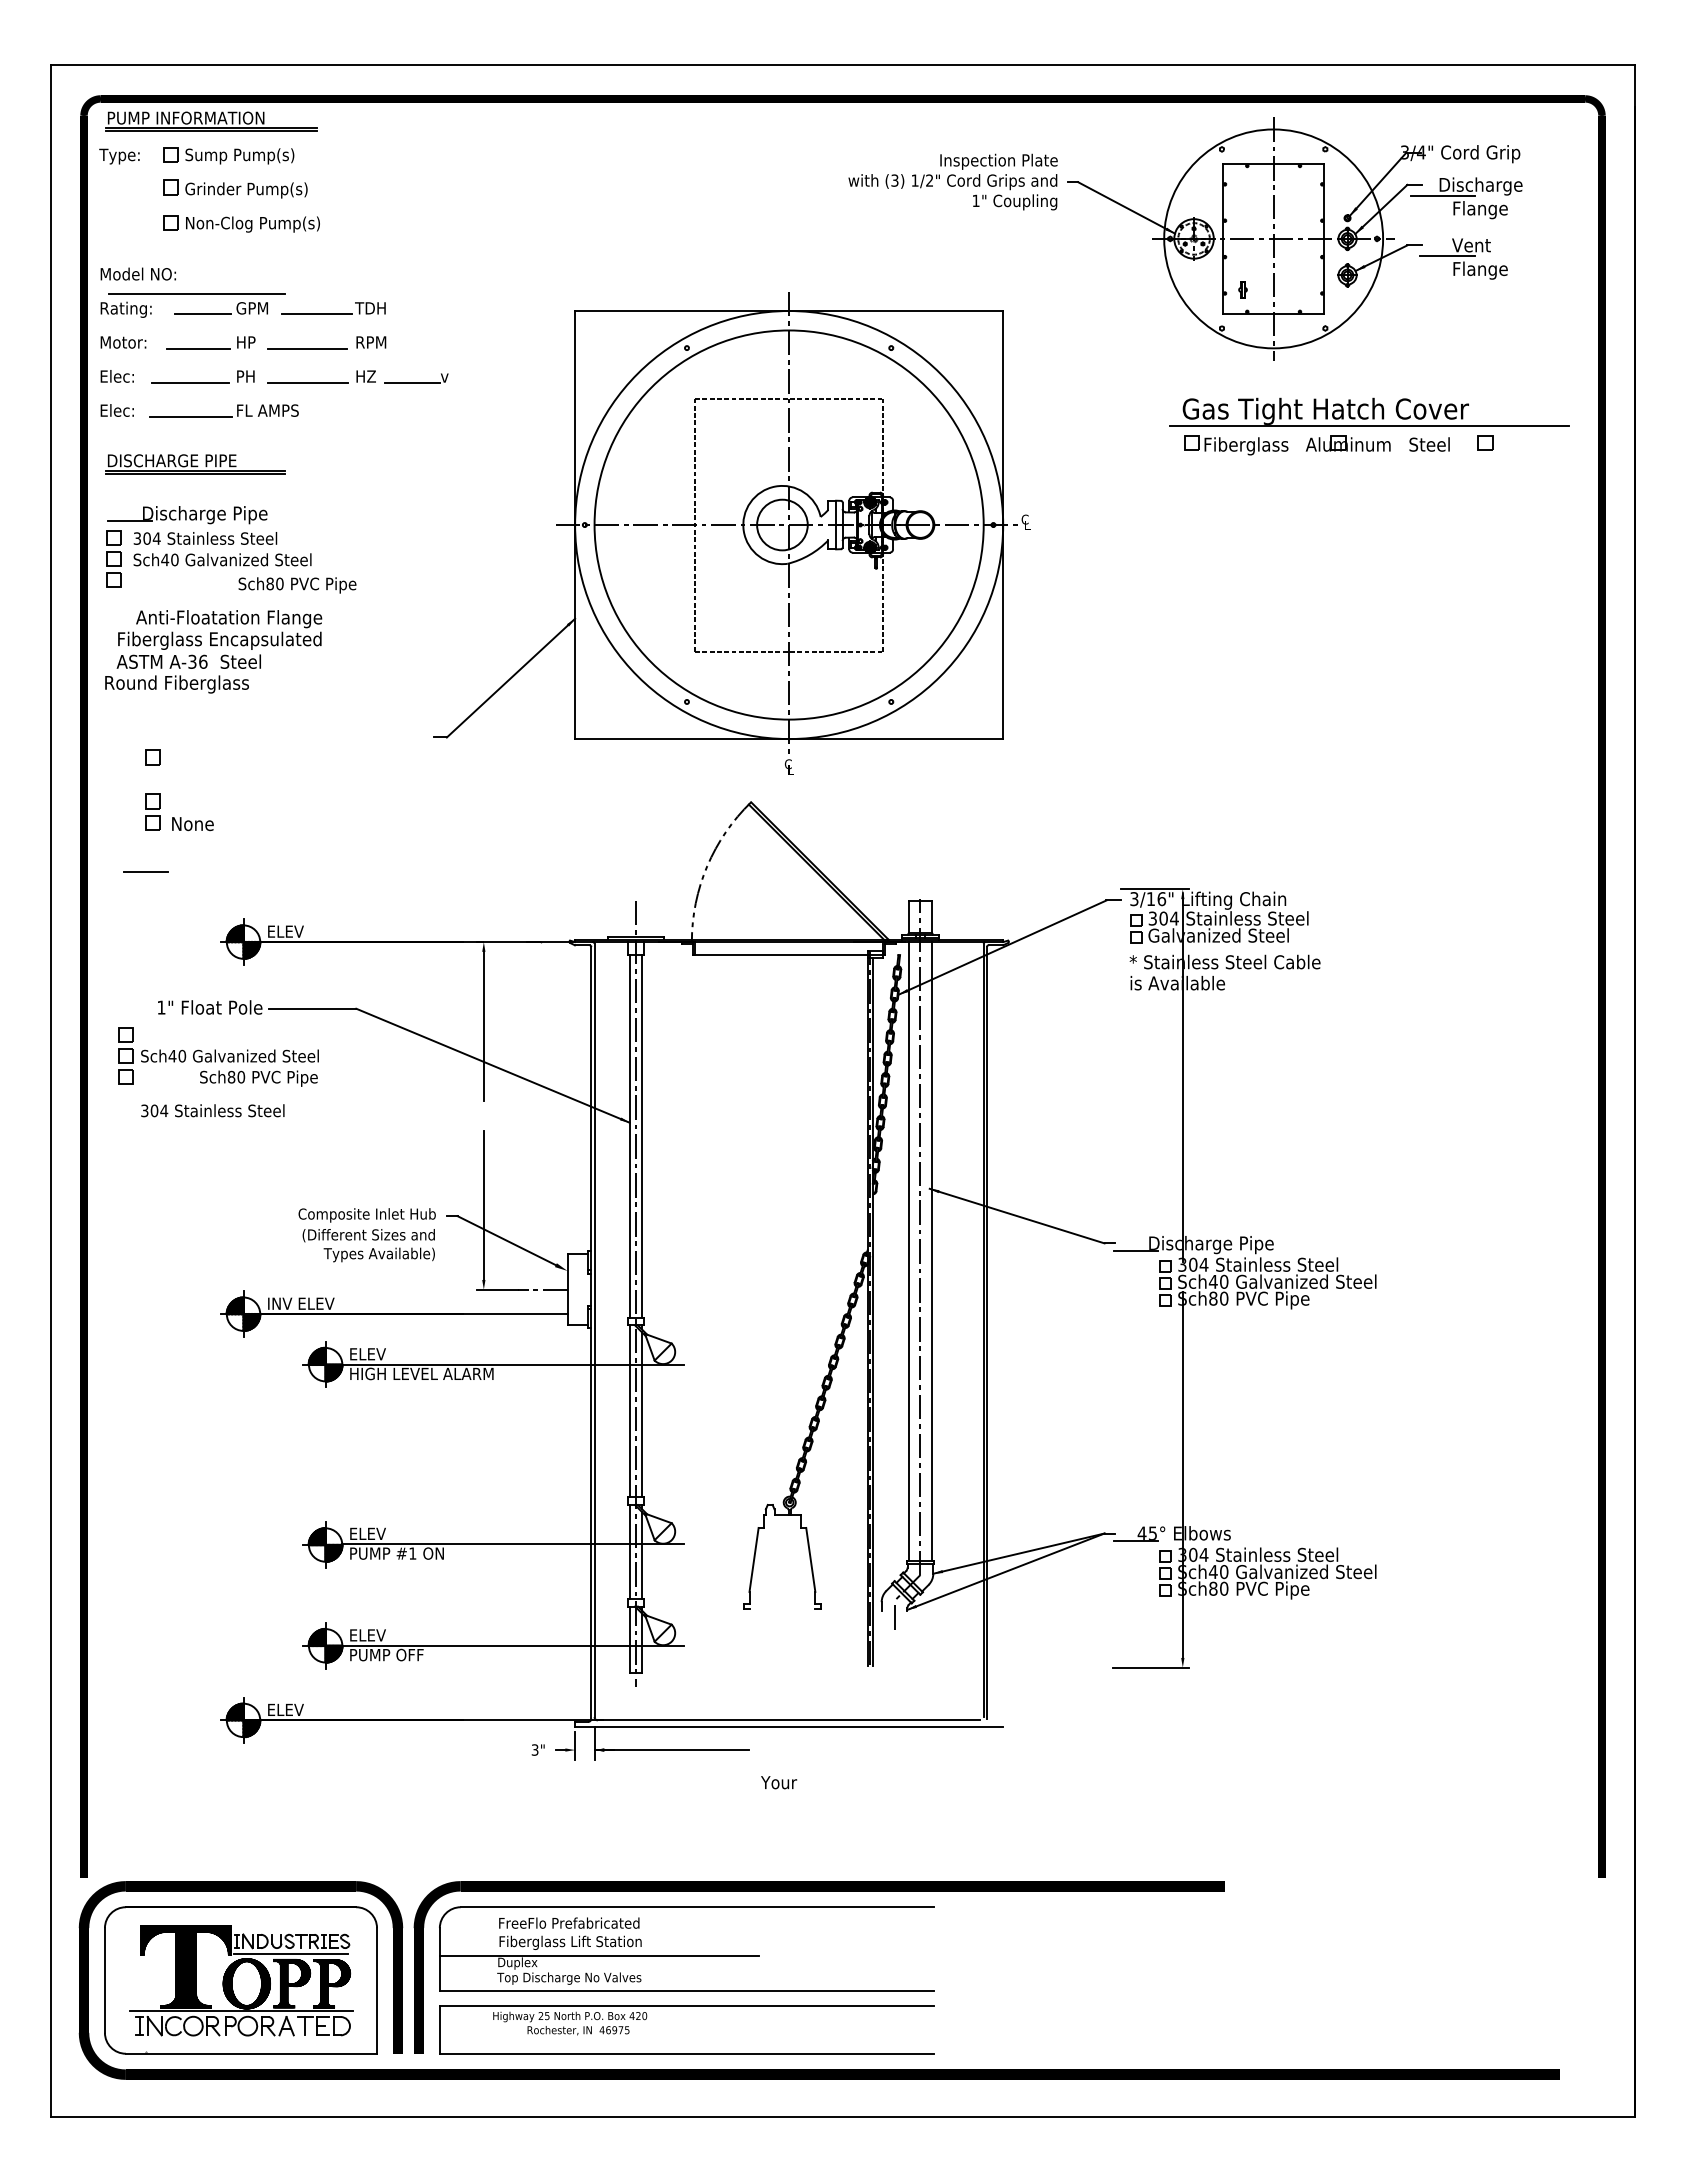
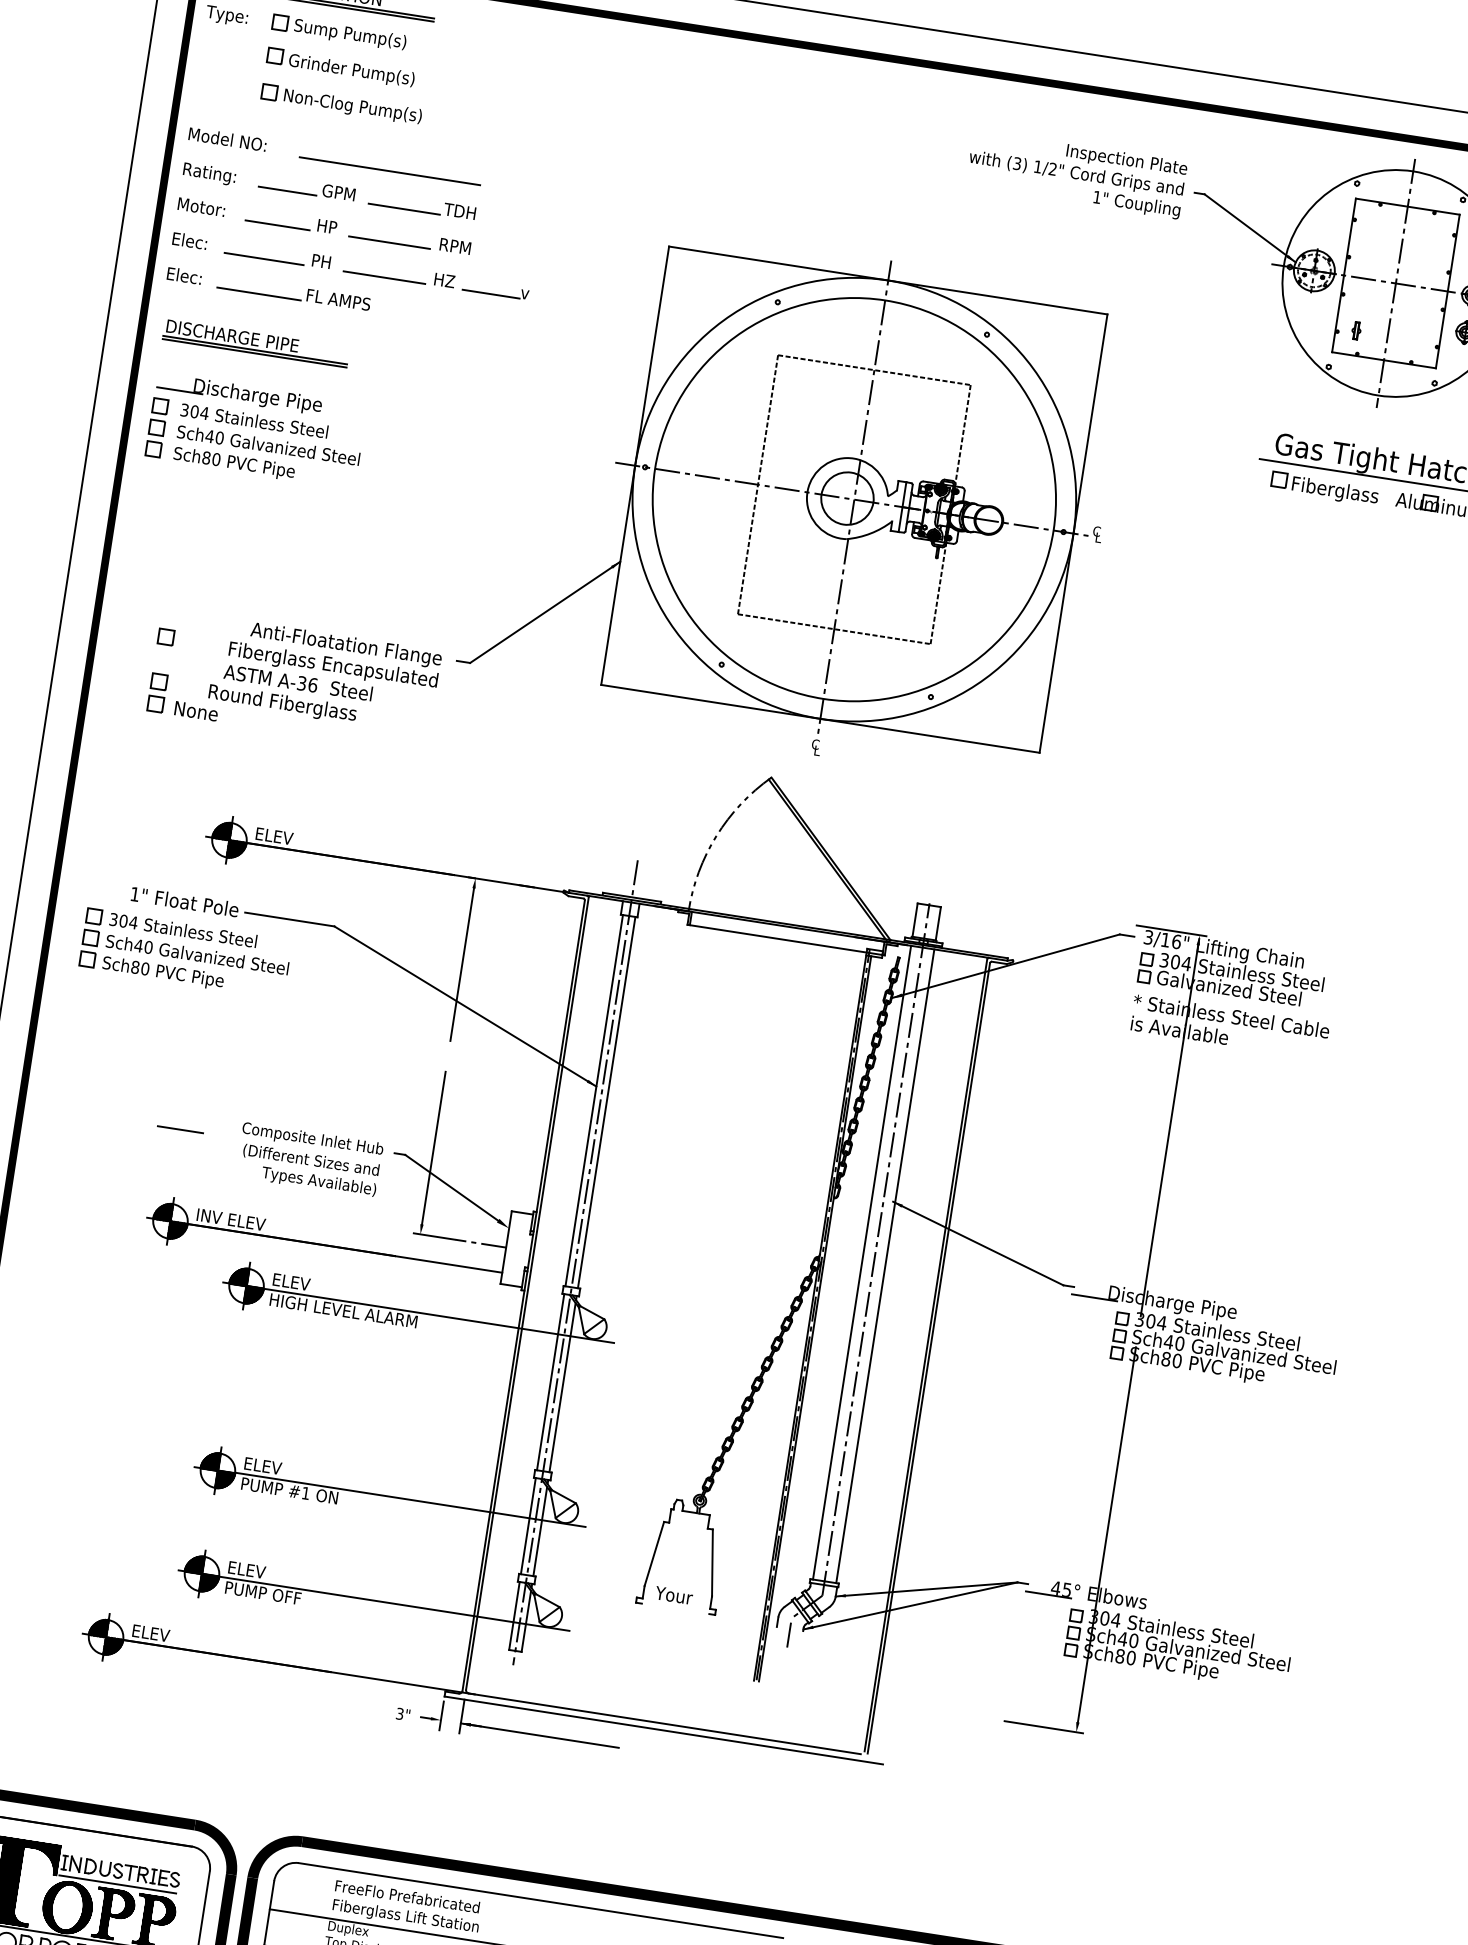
line: (196, 293) -> (389, 170), moved
text: (297, 585) -> (234, 463), moved
text: (213, 651) -> (325, 676), moved
line: (145, 871) -> (180, 1128), moved
text: (258, 1078) -> (162, 972), moved
text: (212, 1110) -> (183, 929), moved
text: (779, 1782) -> (674, 1595), moved

